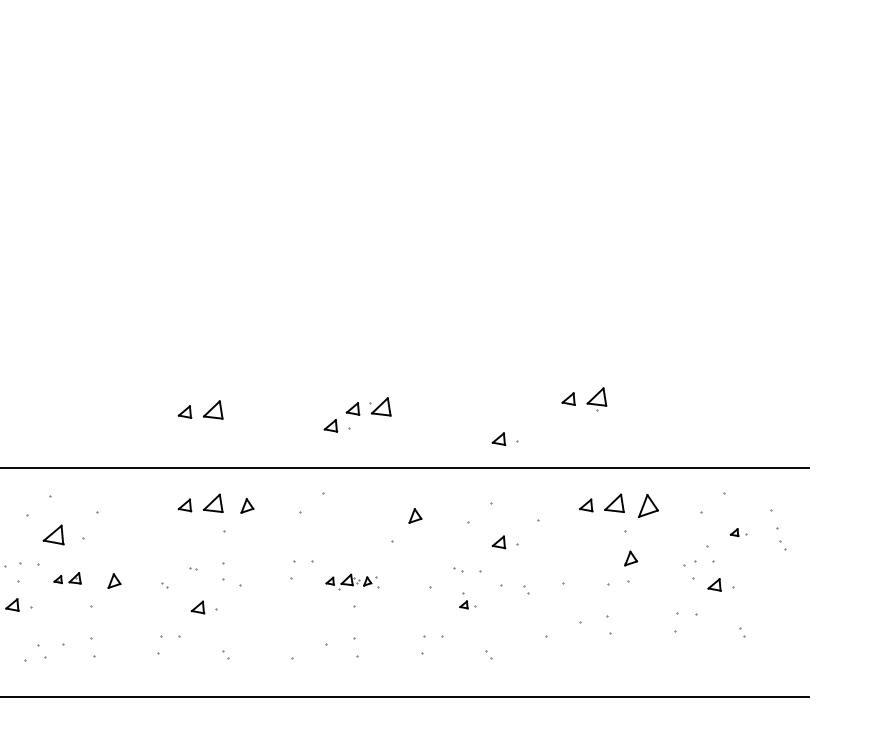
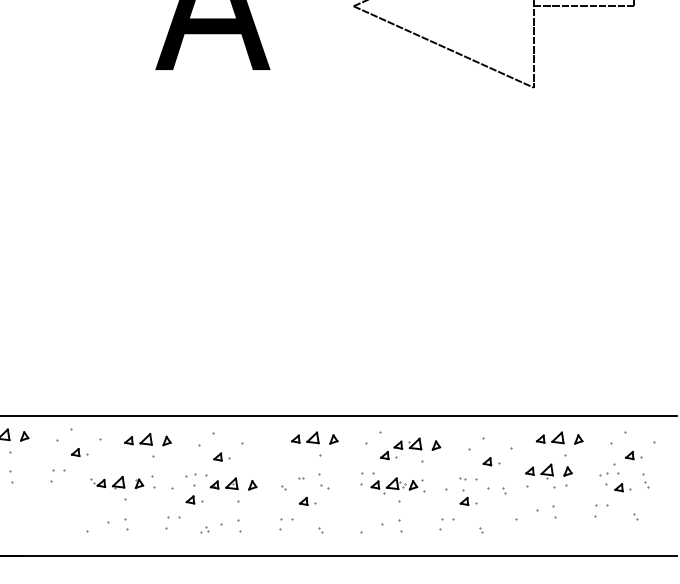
part: (584, 399) -> (539, 471), moved
part: (199, 409) -> (304, 380), removed
part: (358, 414) -> (401, 448), moved
part: (505, 438) -> (491, 398), removed
part: (648, 505) -> (578, 439), size x0.62
part: (738, 532) -> (633, 455), size x1.67
part: (63, 533) -> (221, 456), size x0.62
part: (780, 538) -> (645, 480), moved
part: (66, 578) -> (223, 483), size x1.67
part: (351, 581) -> (397, 485), size x1.67
part: (232, 582) -> (324, 486), size x0.62
part: (467, 601) -> (468, 497), size x1.67
part: (35, 653) -> (204, 529), size x0.62

